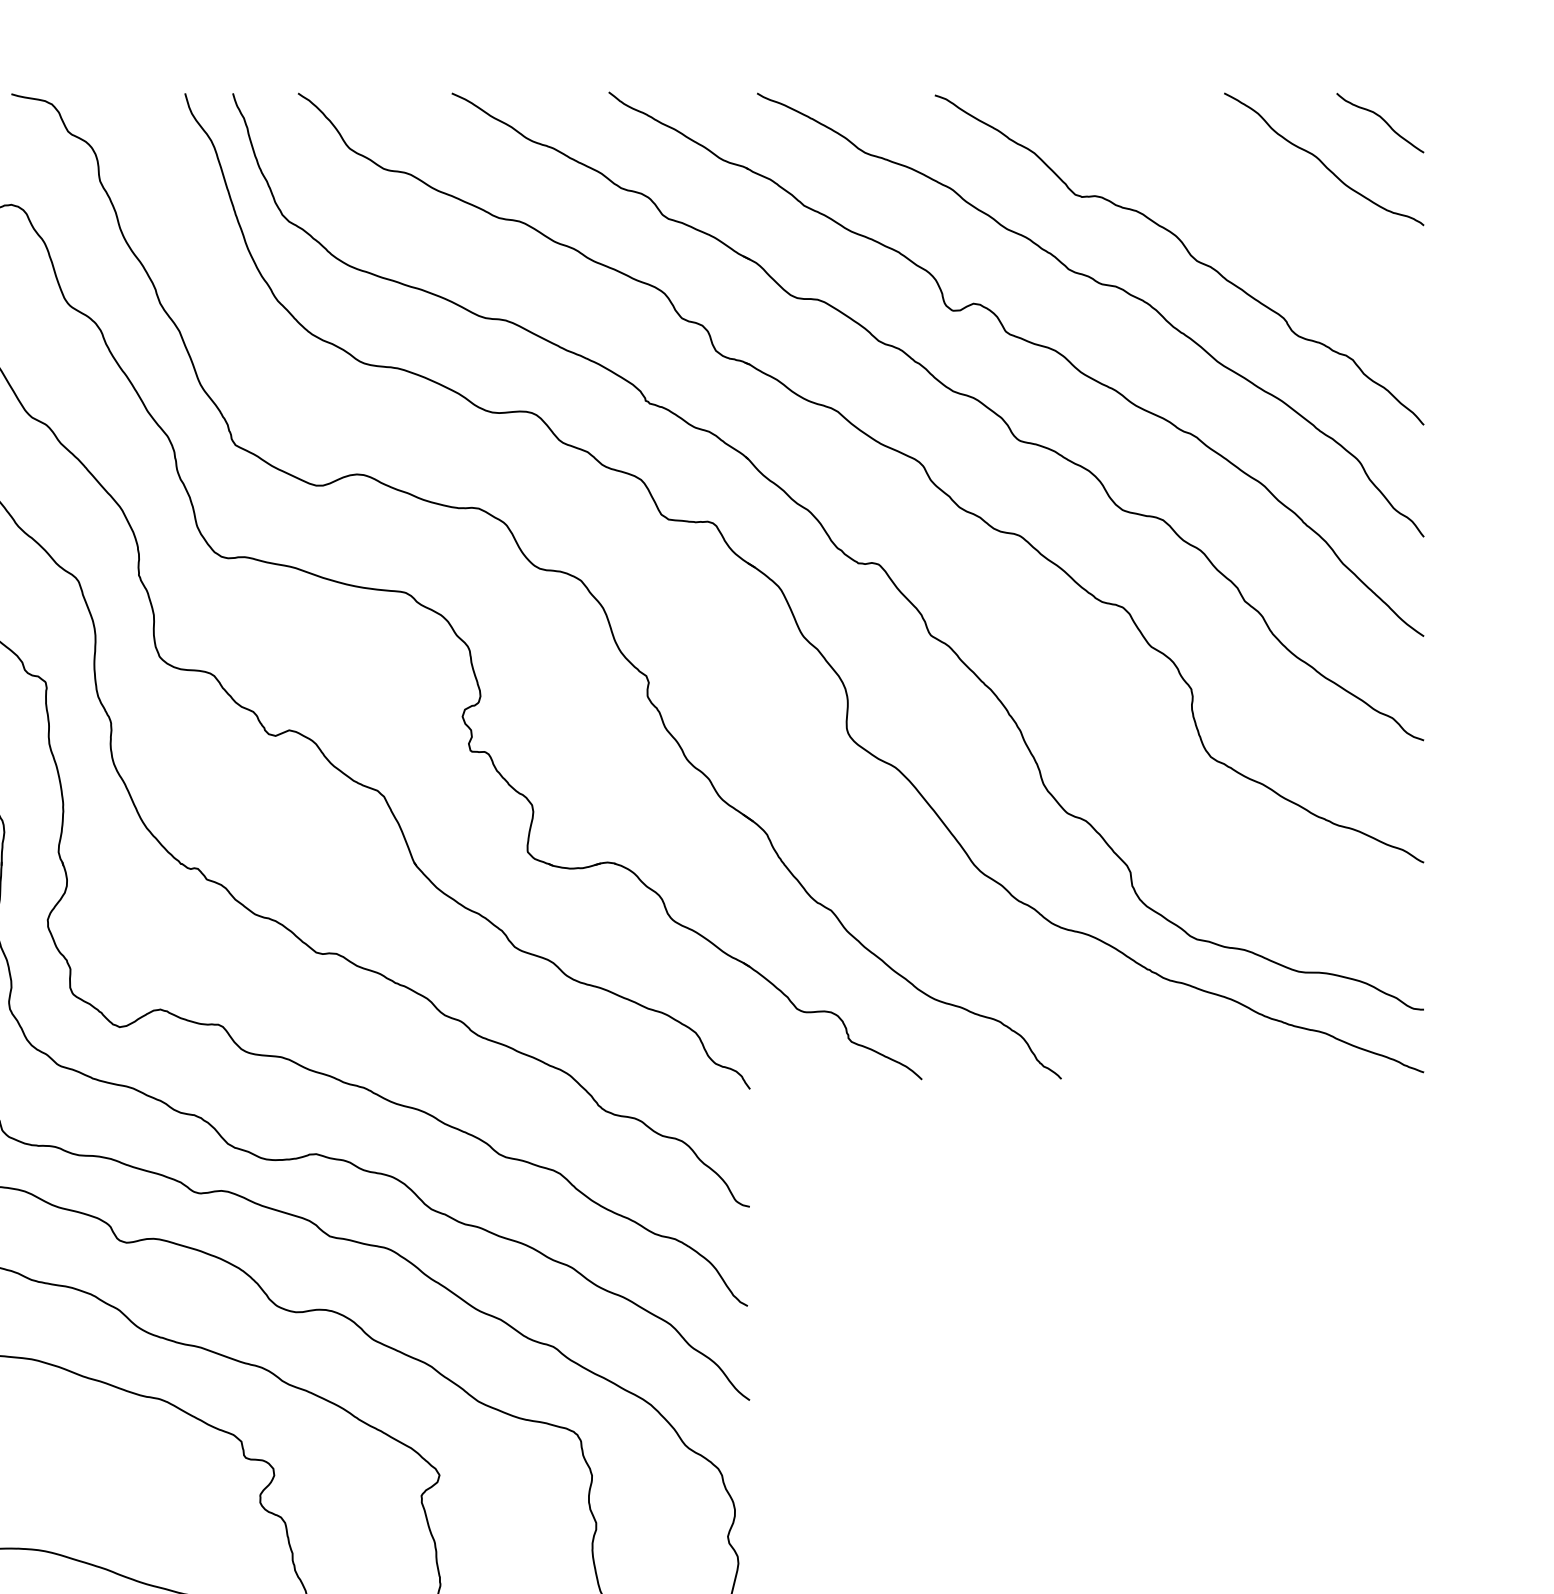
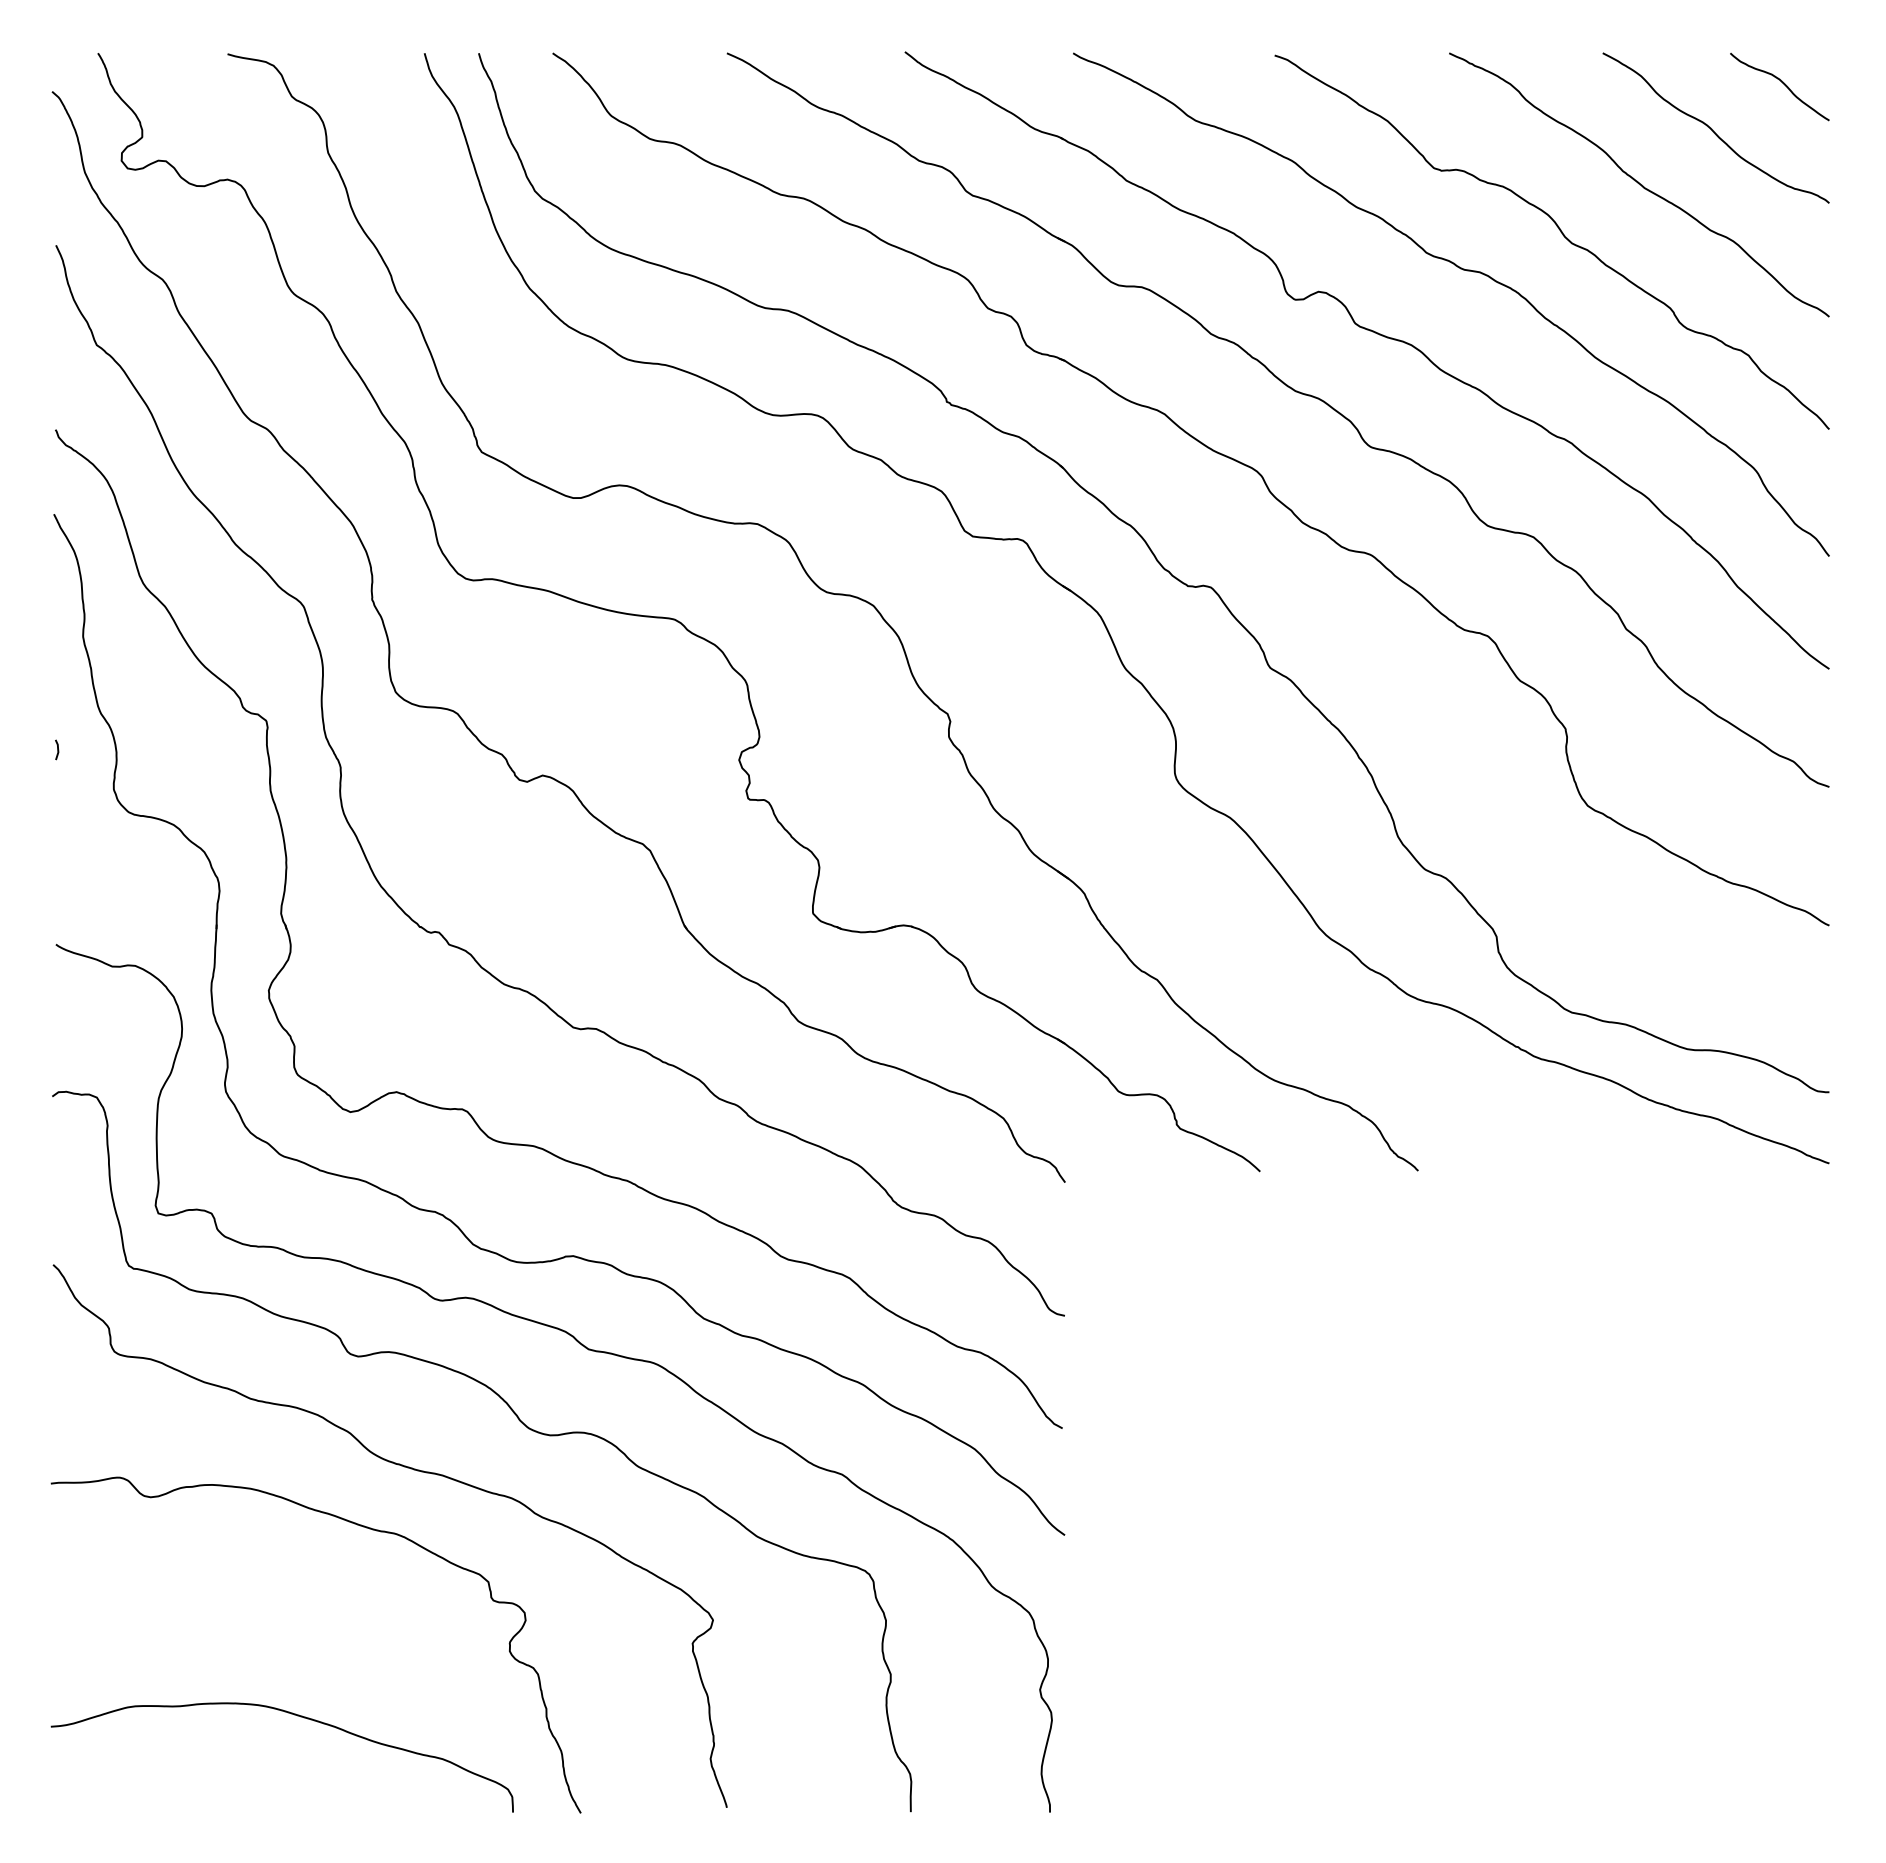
curve: (1256, 209) -> (1639, 184), added

